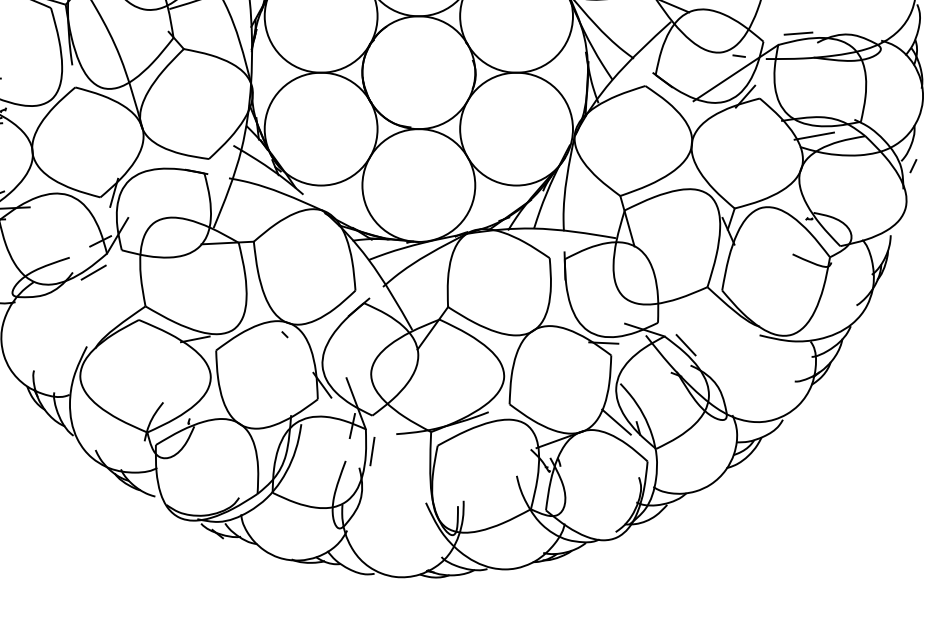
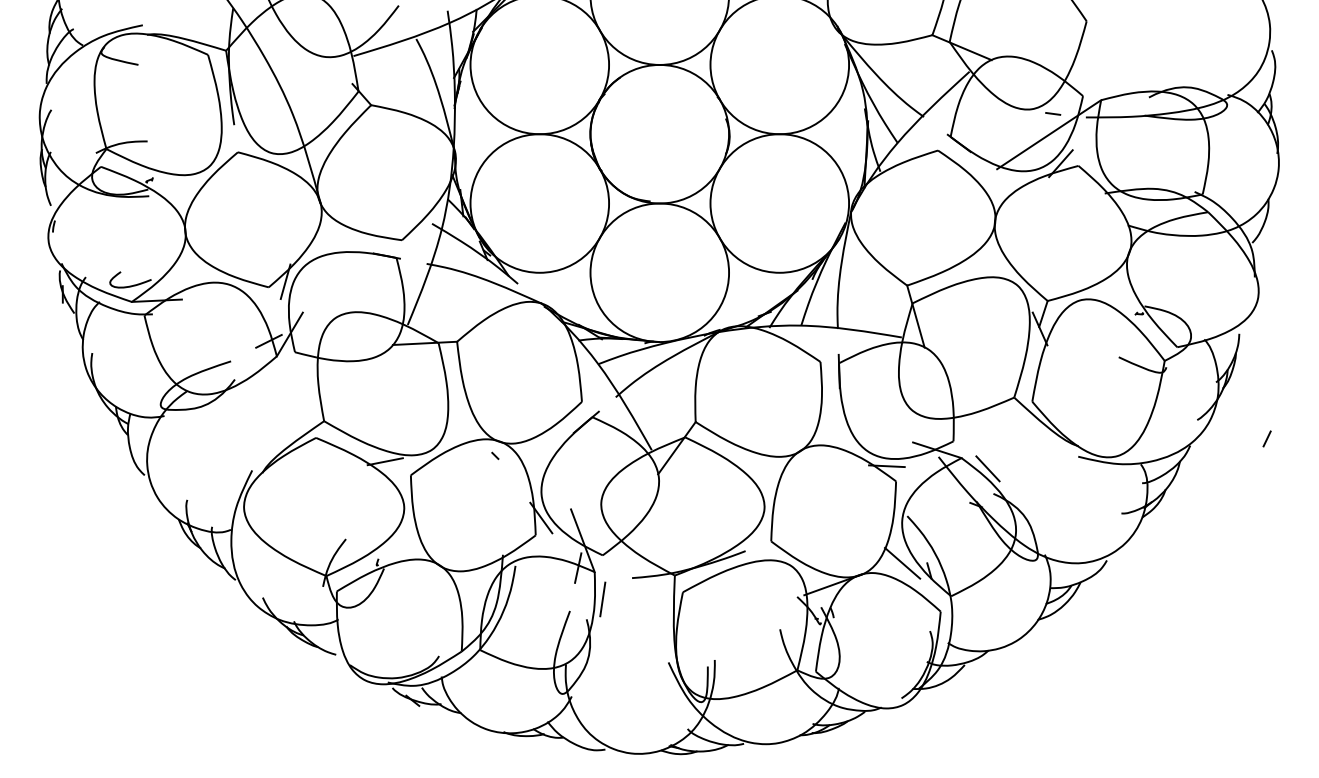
line: (798, 33) -> (1125, 85), removed
line: (814, 135) -> (1145, 211), removed
line: (912, 165) -> (1266, 438), moved
line: (93, 272) -> (260, 379), removed

